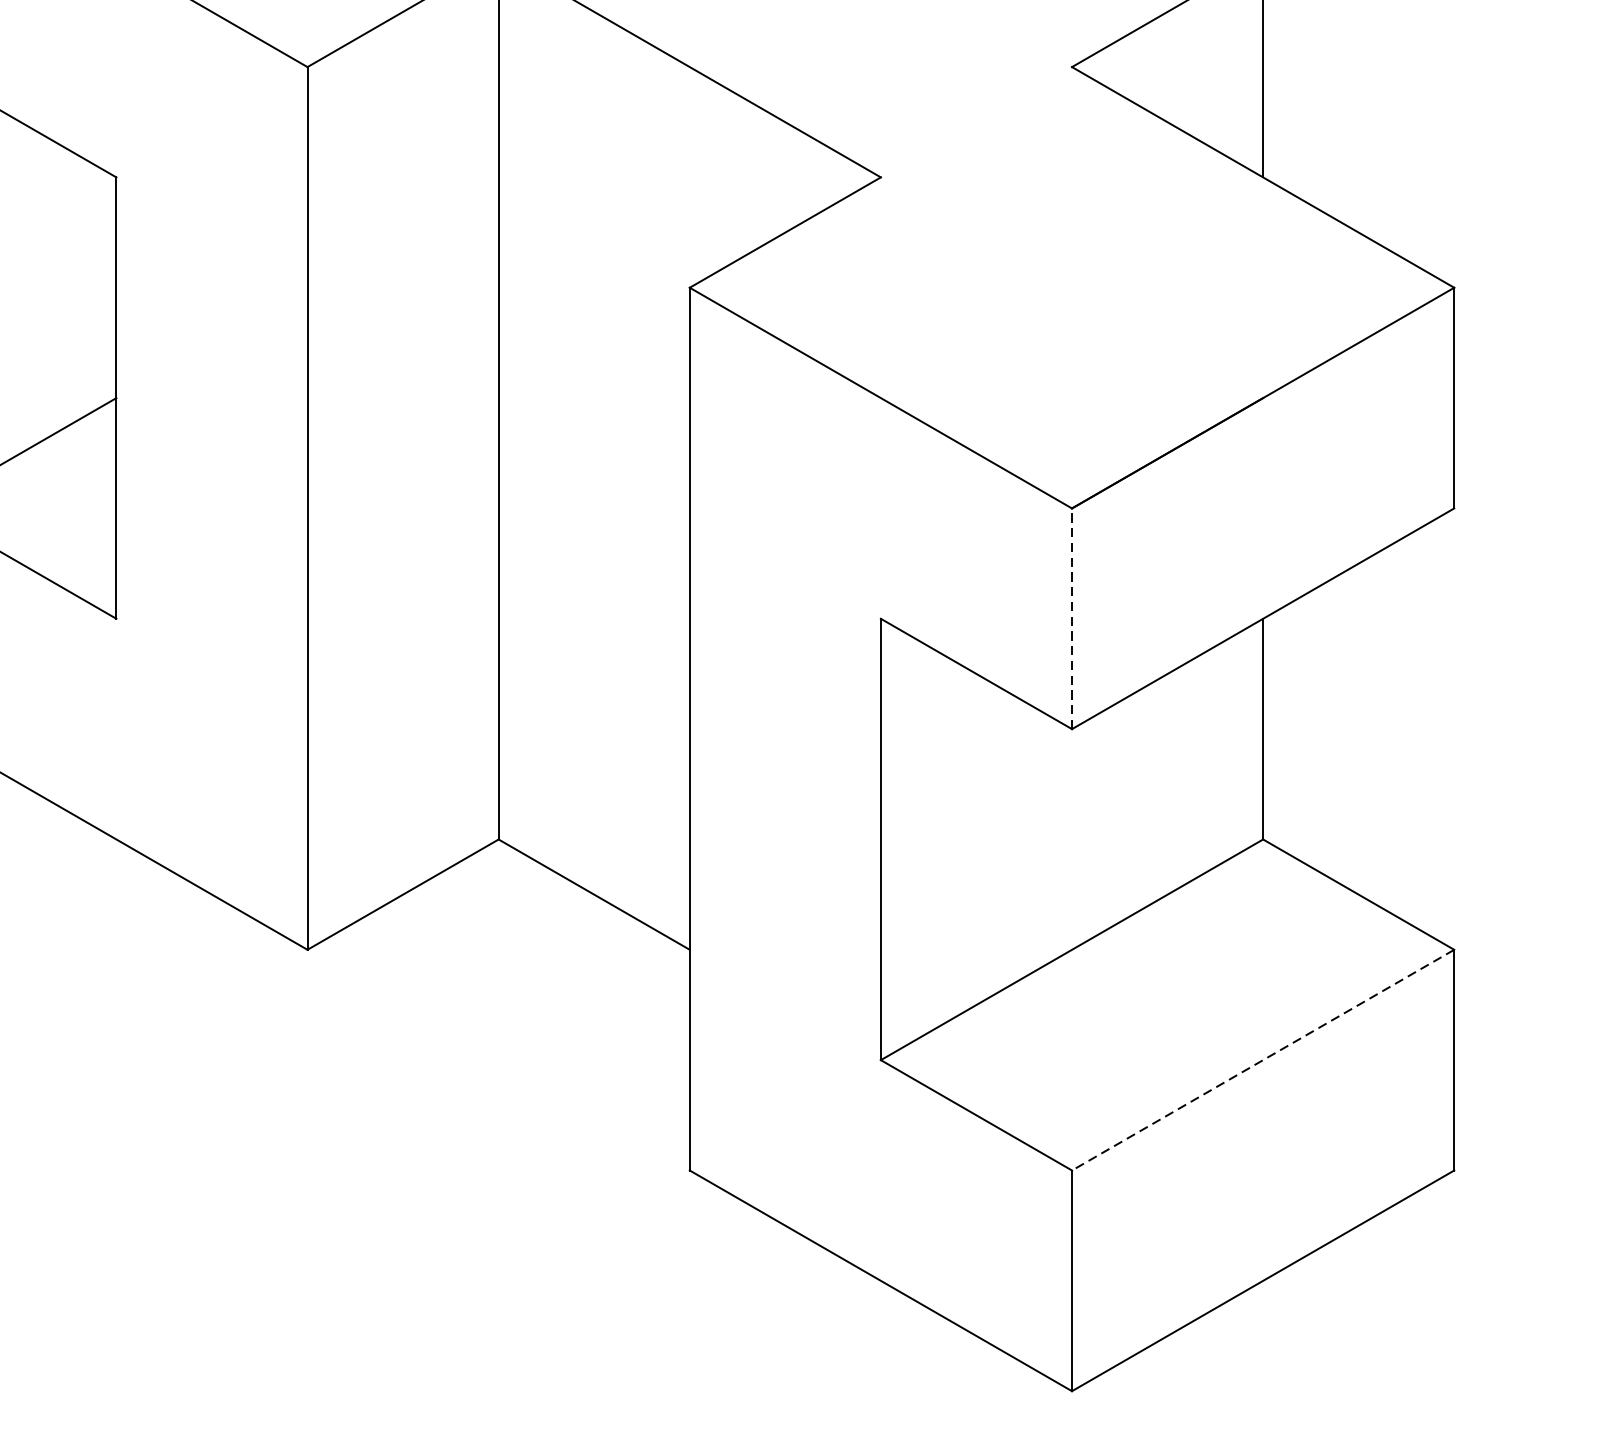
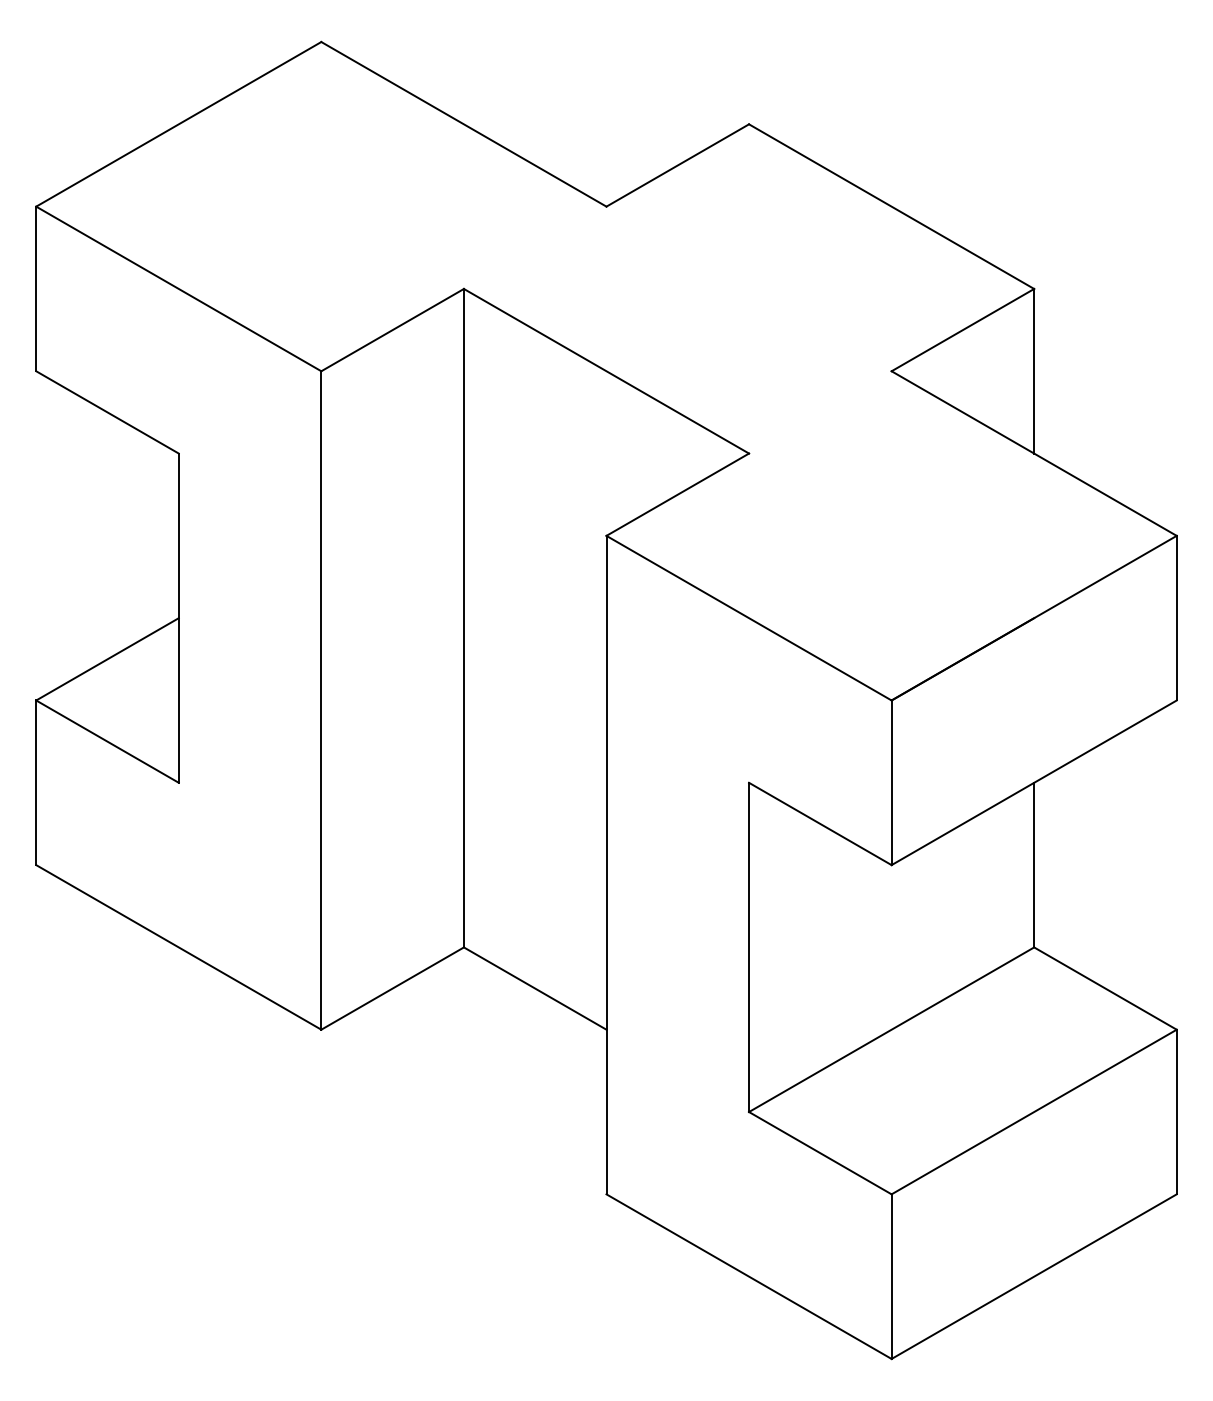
line: (1071, 618) -> (891, 782), dashed -> solid
line: (1263, 1060) -> (1034, 1112), dashed -> solid

